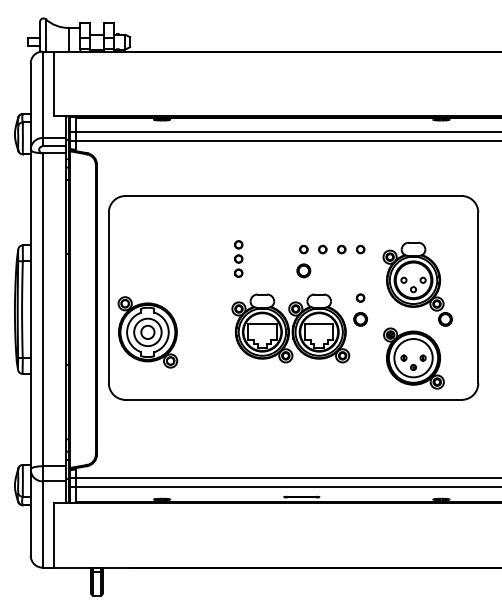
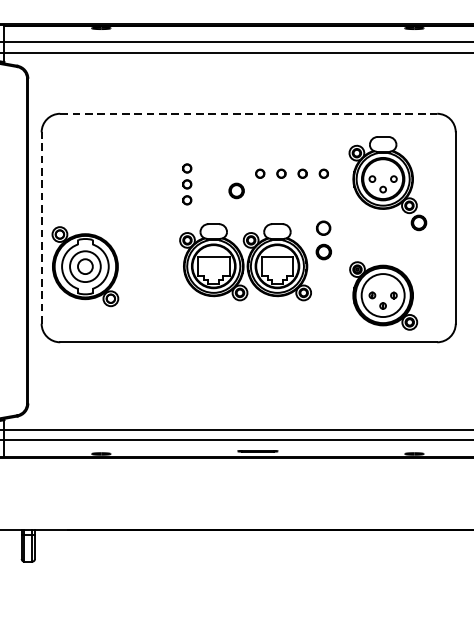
line: (294, 196) -> (249, 114), solid -> dashed
circle: (303, 270) -> (236, 190), moved
part: (417, 283) -> (387, 182), moved
line: (108, 297) -> (41, 227), solid -> dashed
part: (360, 297) -> (323, 227), size x1.6

